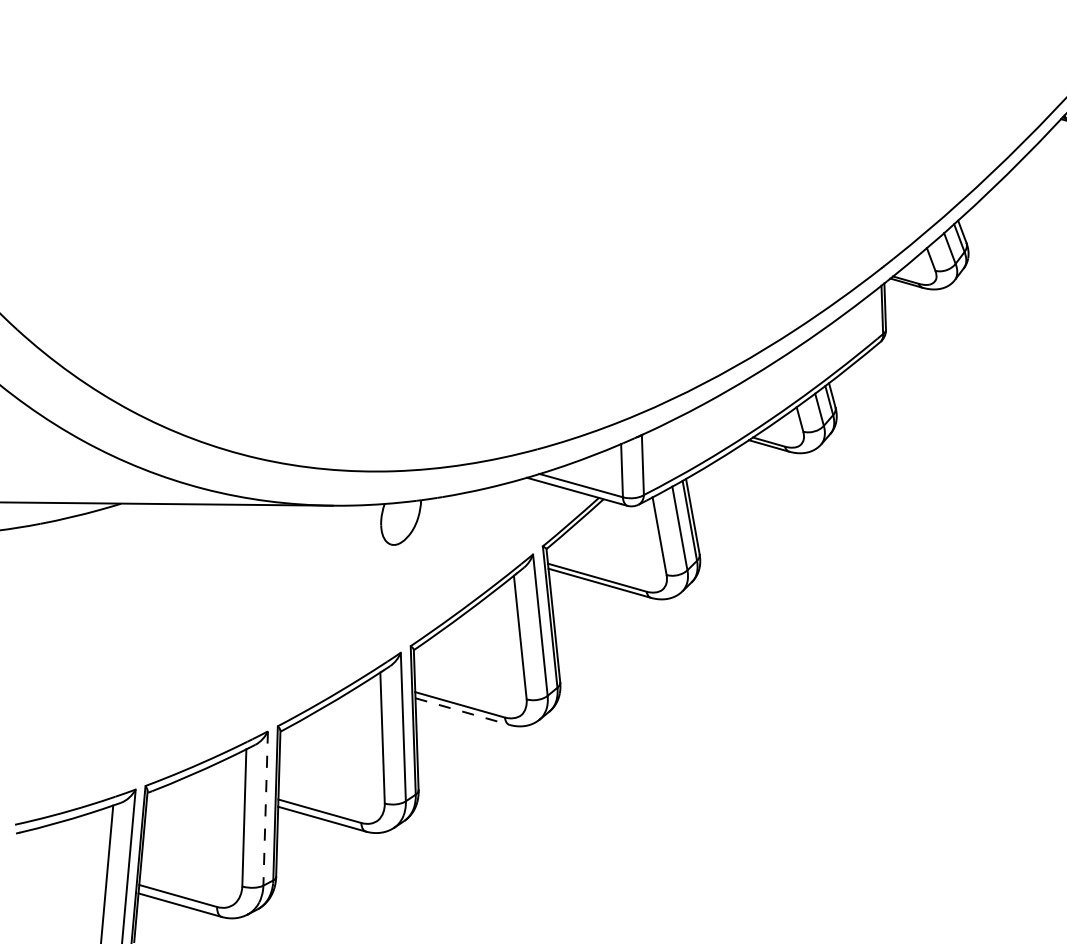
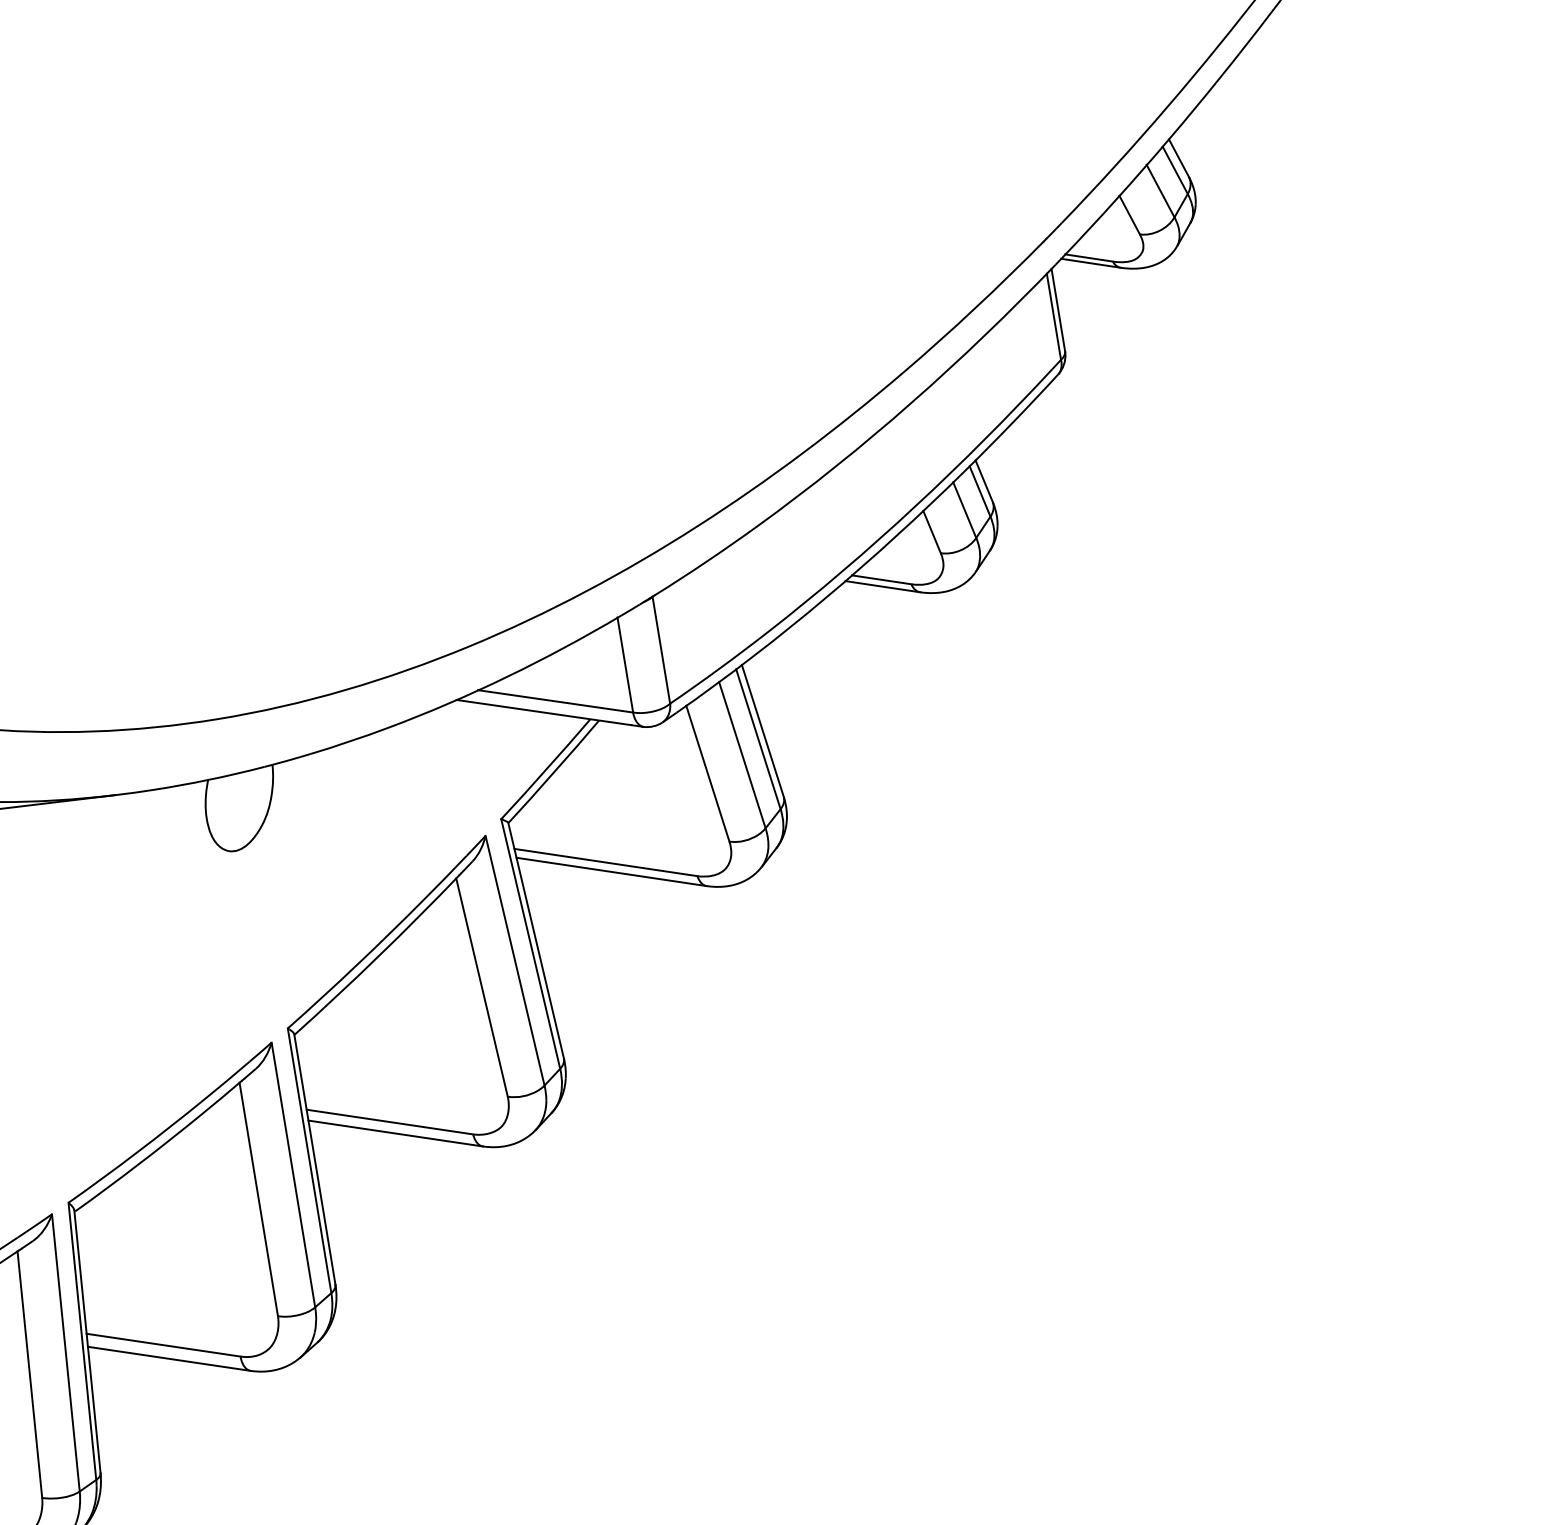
line: (462, 711) -> (395, 1133), dashed -> solid
line: (265, 809) -> (65, 1354), dashed -> solid

